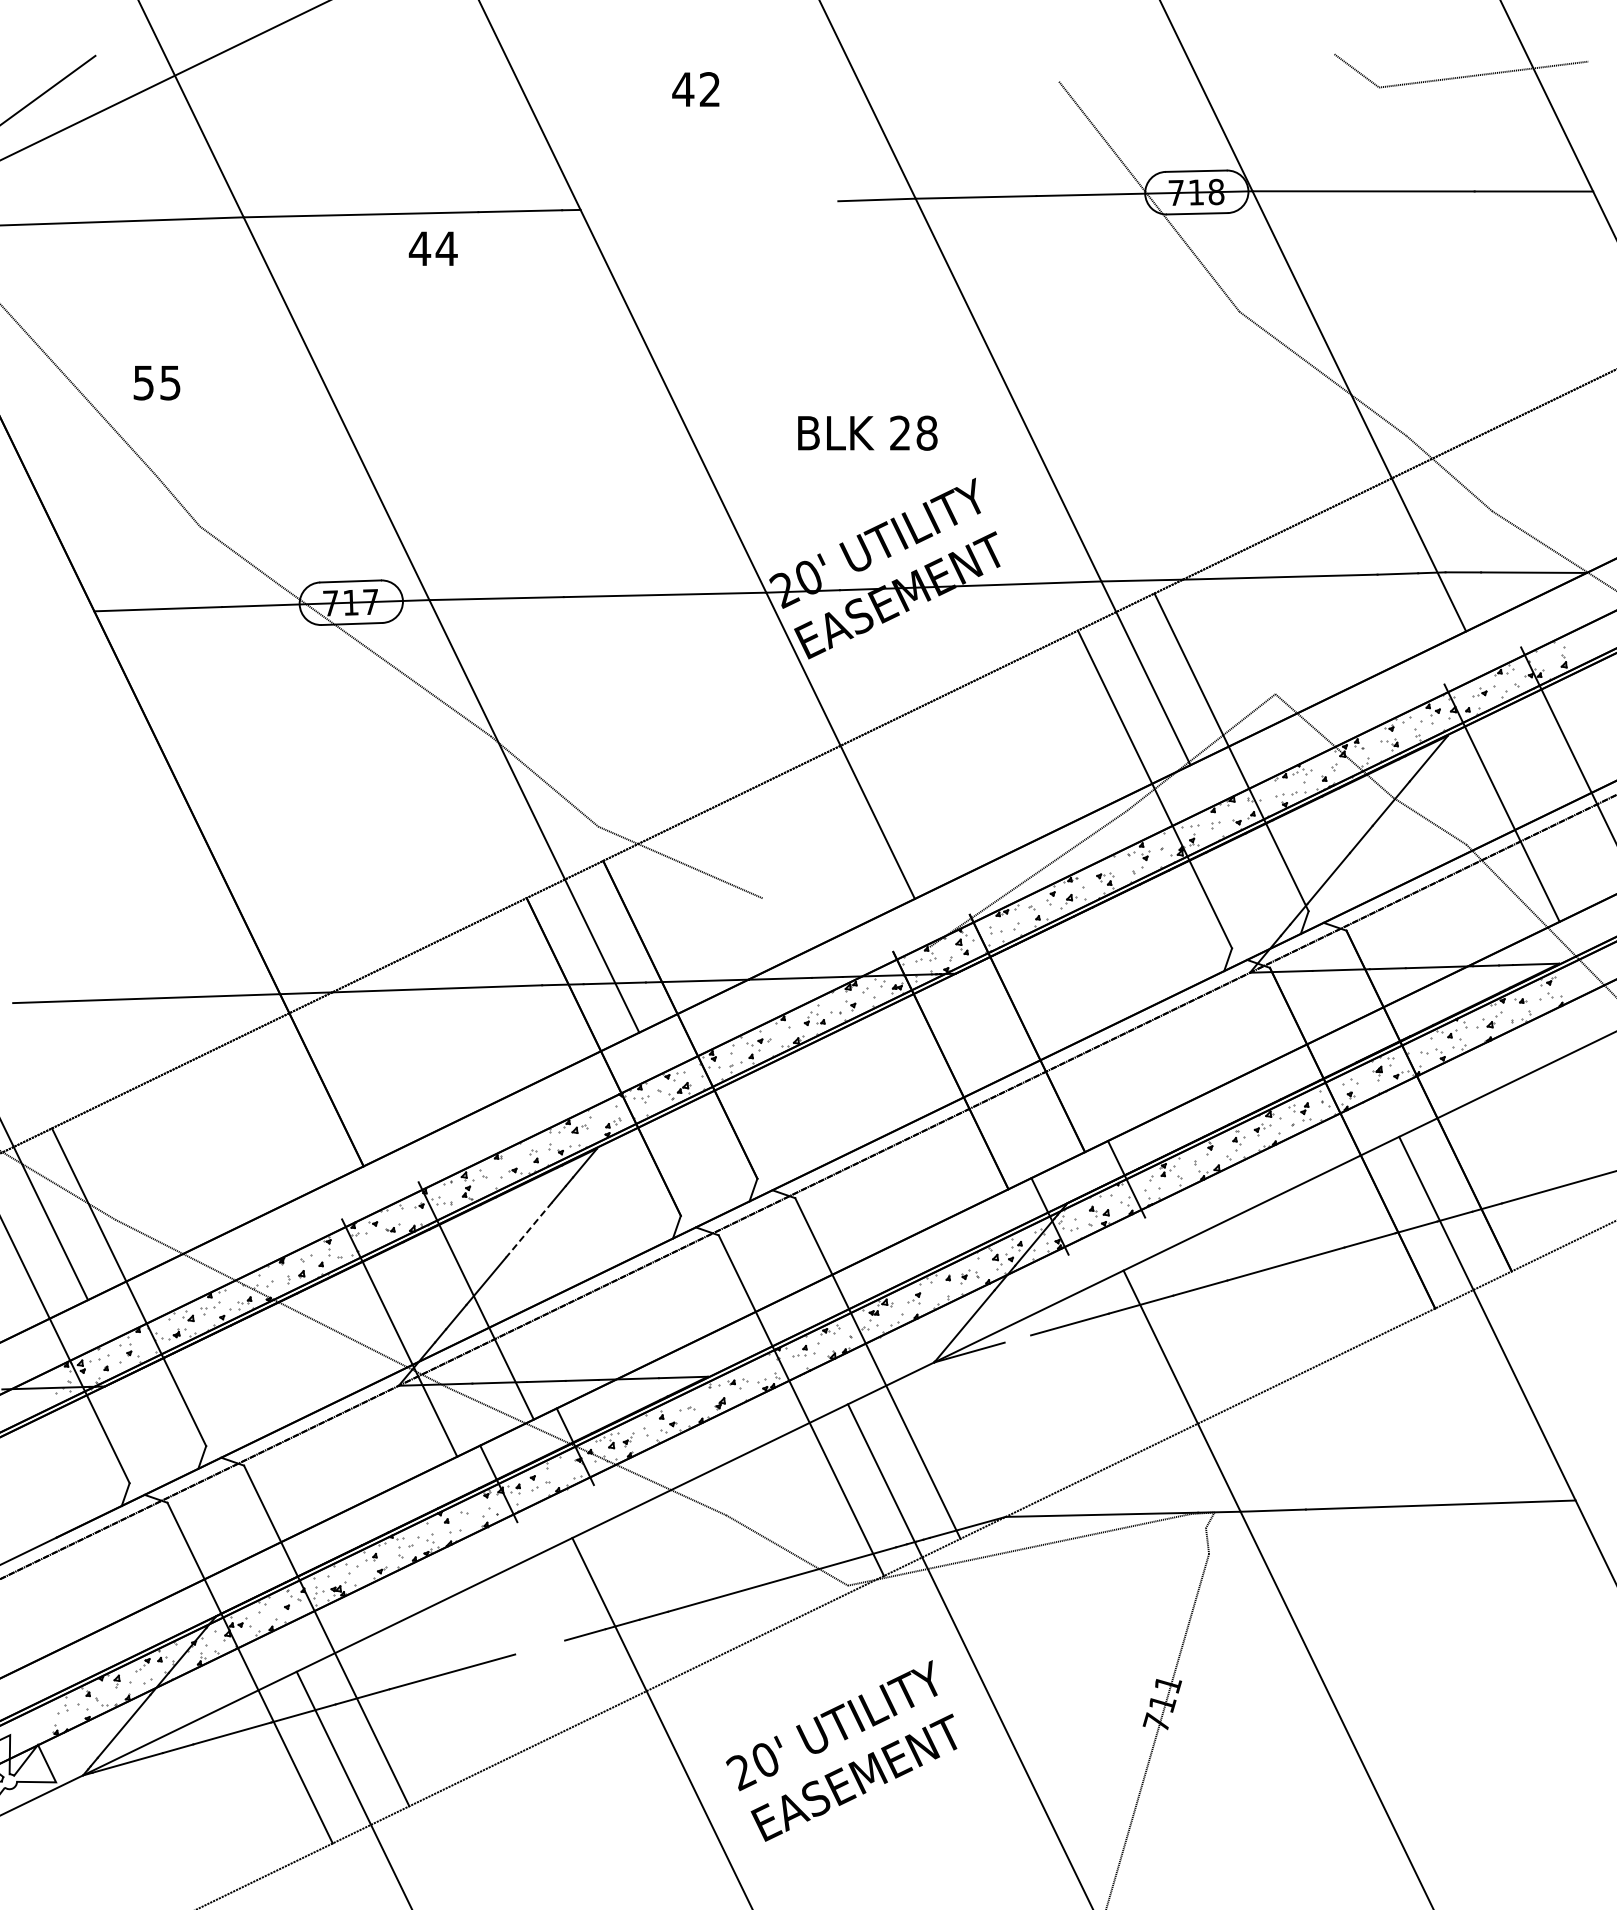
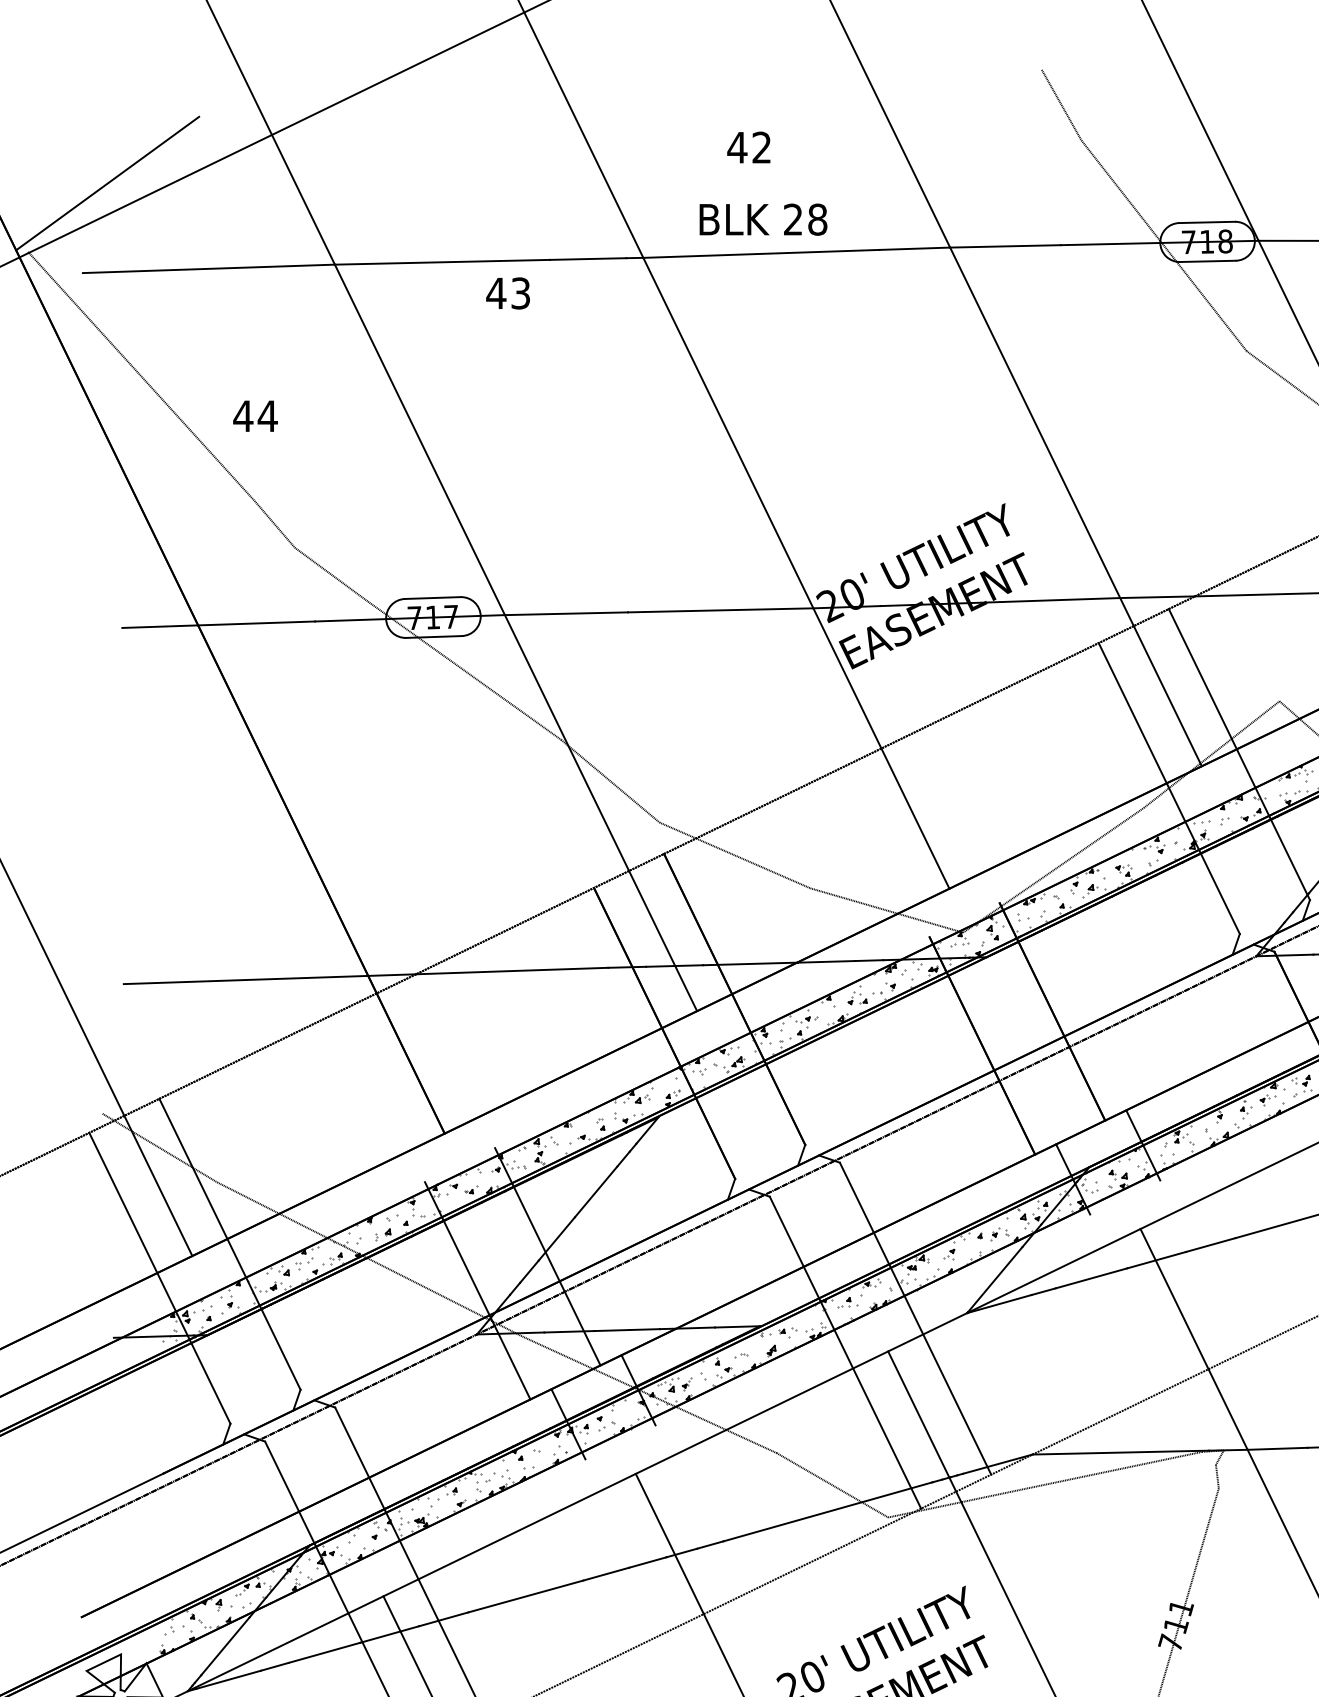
line: (1037, 42) -> (1061, 104), added
line: (709, 205) -> (761, 253), added
text: (446, 248) -> (520, 293), 44 -> 43
text: (156, 383) -> (255, 416), 55 -> 44
text: (867, 432) -> (763, 219), moved
line: (52, 612) -> (159, 626), added
line: (846, 922) -> (886, 910), added
line: (528, 1230) -> (595, 1192), dashed -> solid
line: (1017, 1338) -> (1043, 1291), added
line: (540, 1647) -> (606, 1574), added

